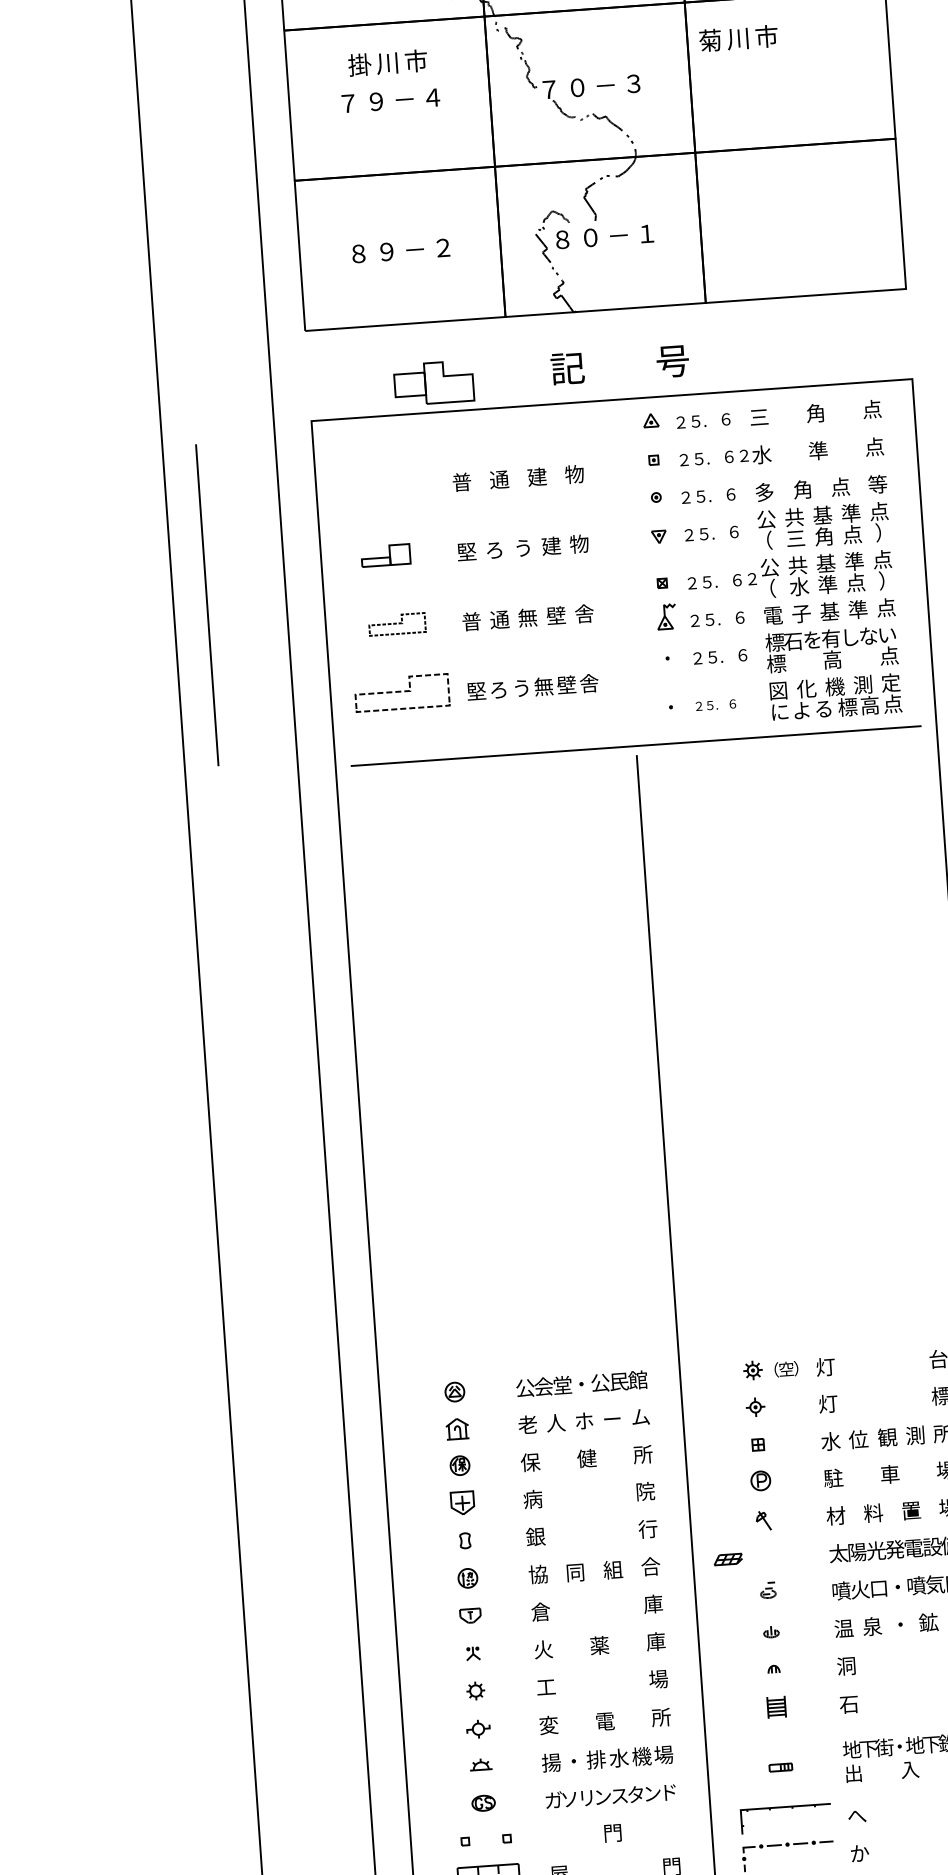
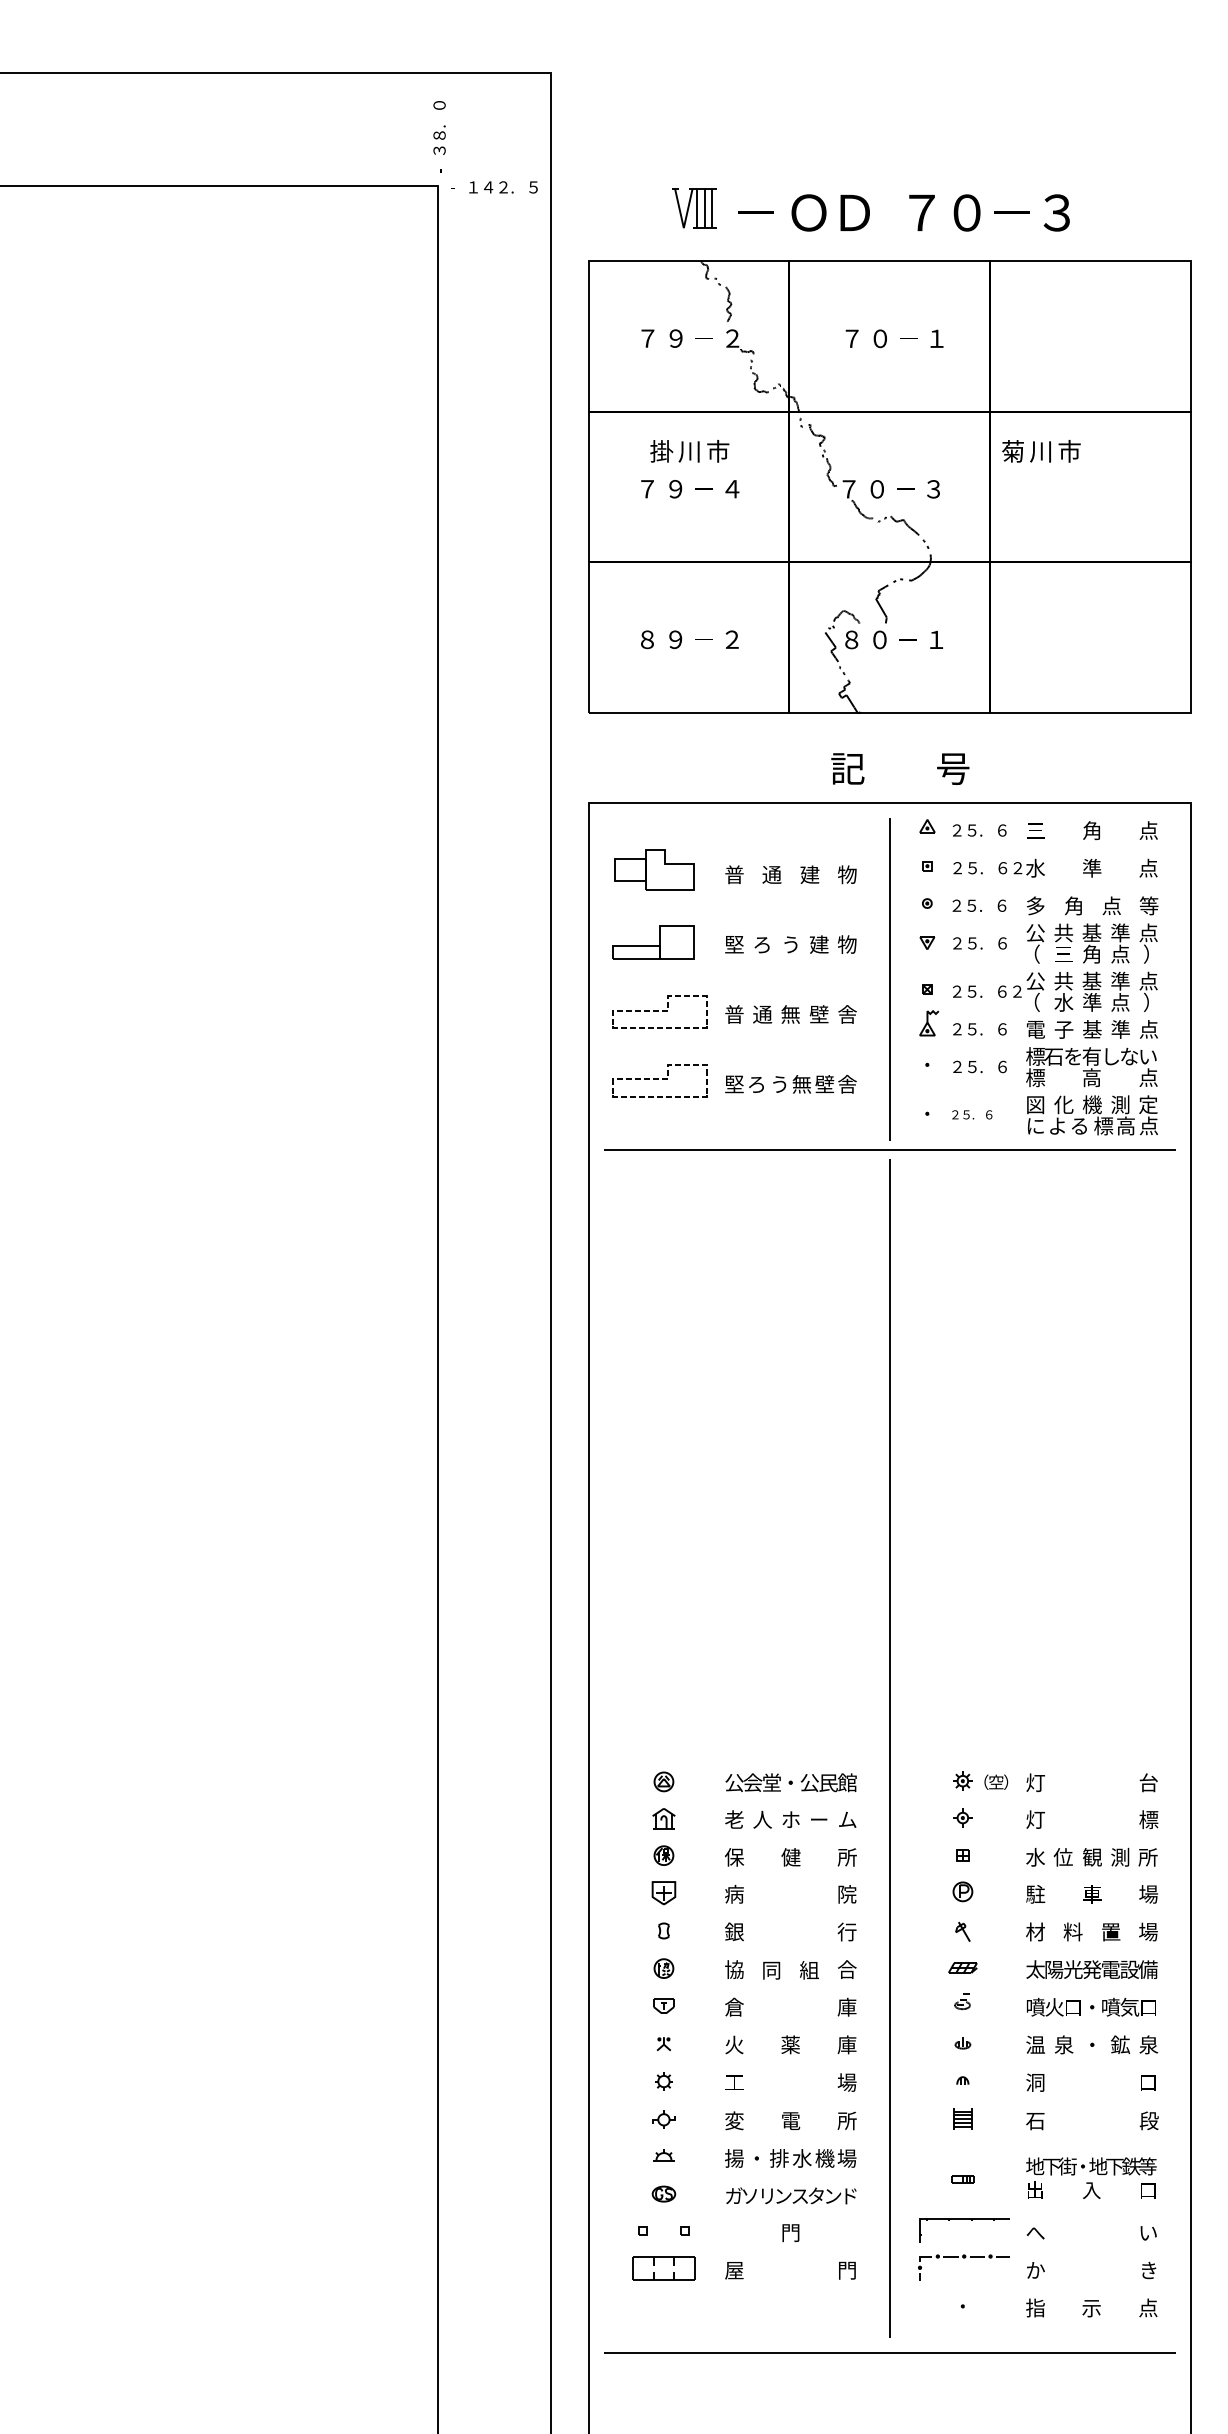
part: (433, 382) -> (654, 869), moved
part: (385, 555) -> (653, 942), size x1.67
line: (206, 605) -> (889, 979), moved
part: (396, 623) -> (659, 1011), size x1.67
part: (727, 1559) -> (962, 1967), moved

